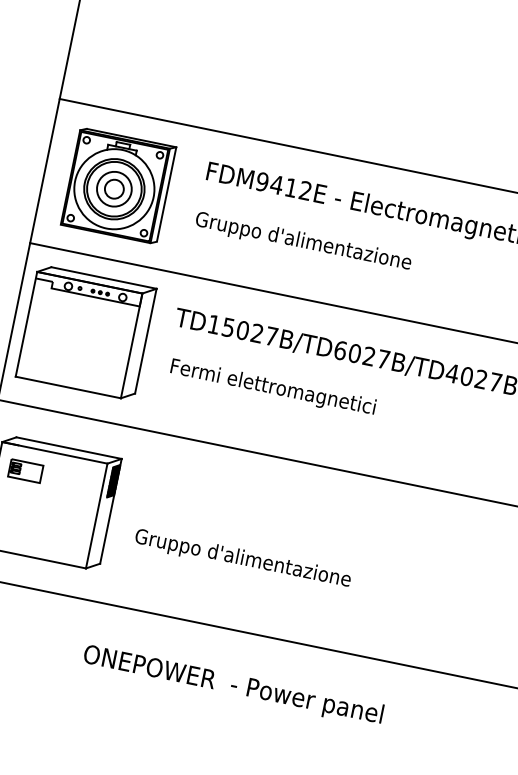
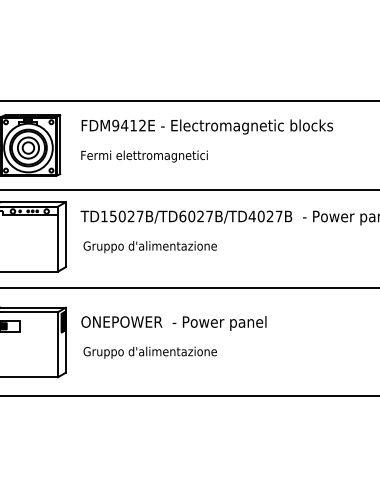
text: (303, 242) -> (147, 156), Gruppo d'alimentazione -> Fermi elettromagnetici
text: (276, 389) -> (149, 247), Fermi elettromagnetici -> Gruppo d'alimentazione
text: (232, 686) -> (173, 323), moved

